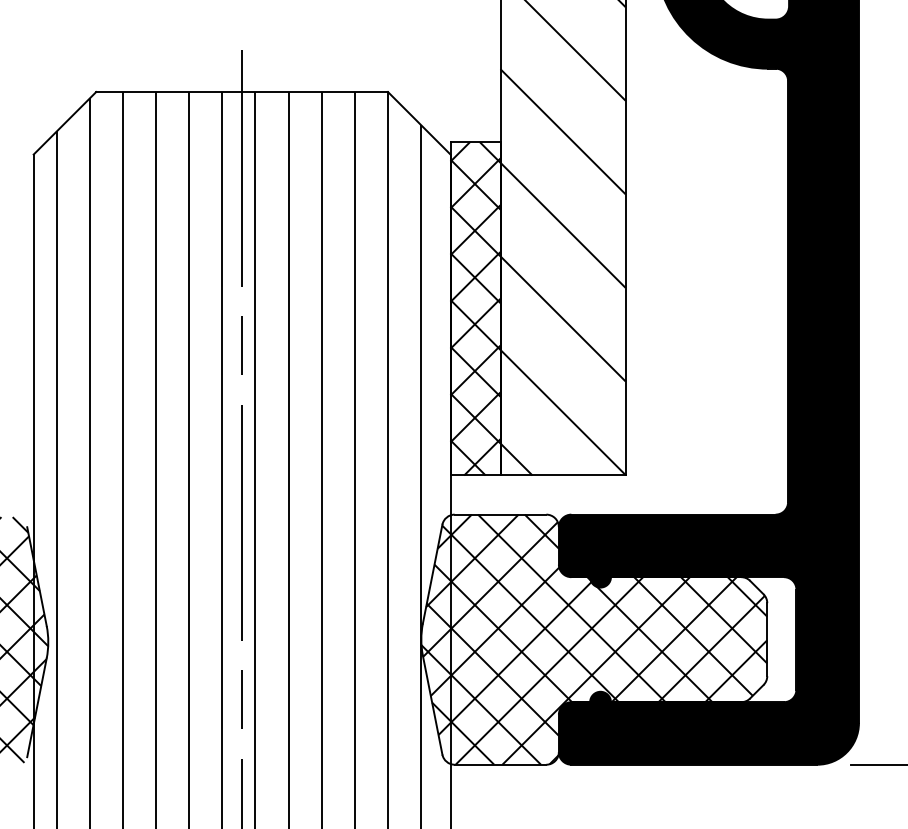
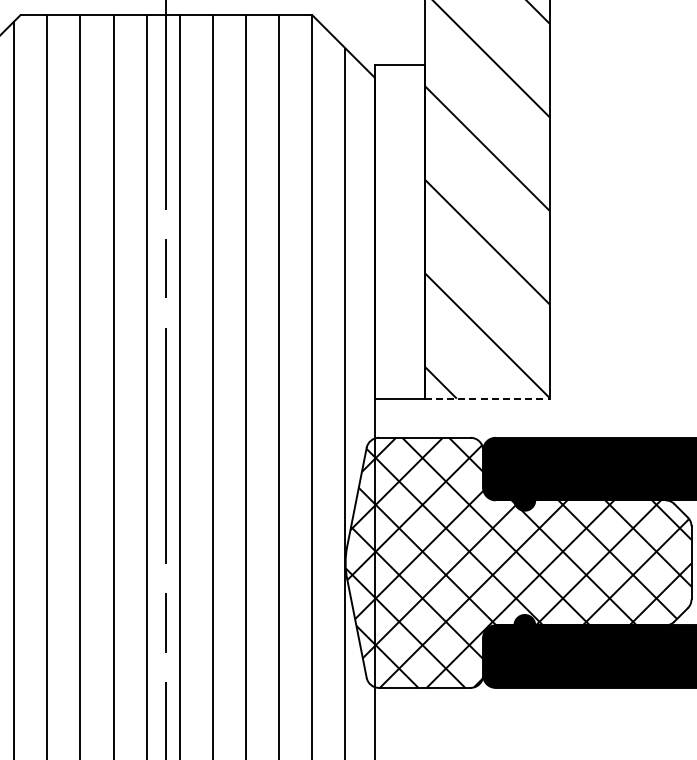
hatch: (475, 308) -> (399, 231), removed
line: (563, 475) -> (487, 398), solid -> dashed

